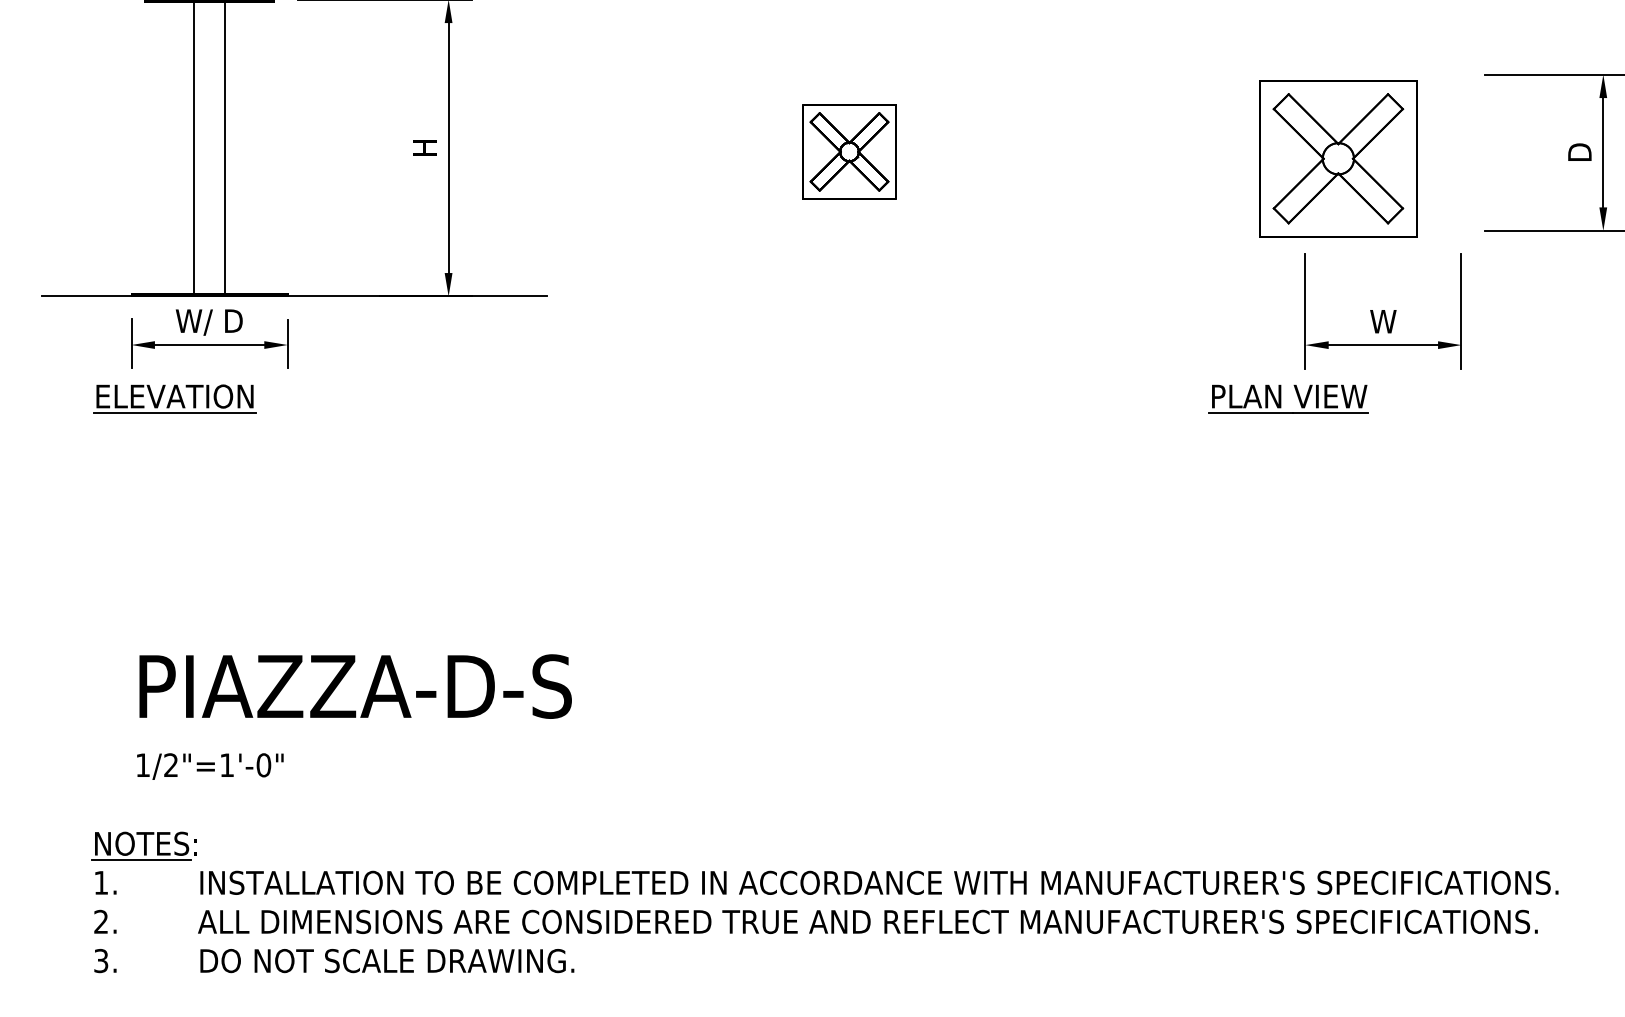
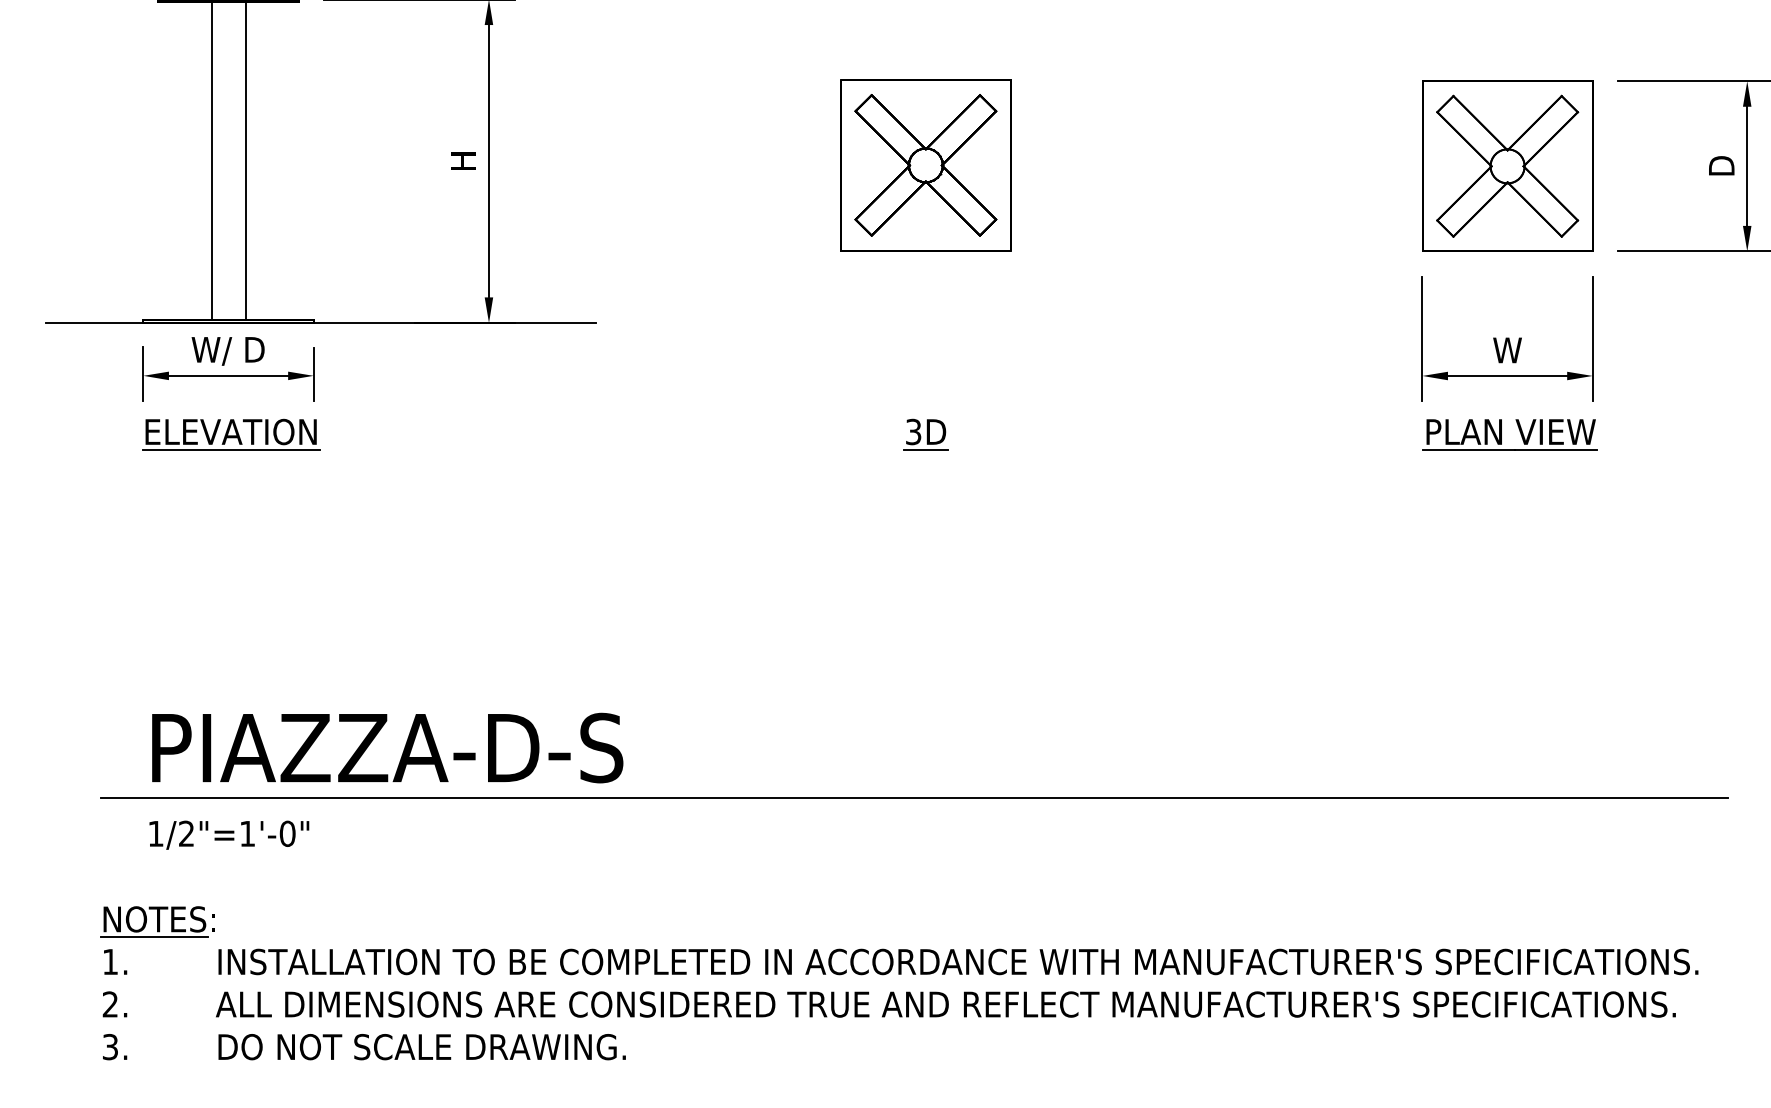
part: (849, 151) -> (925, 164), size x1.67
part: (1338, 158) -> (1507, 166), moved
part: (174, 398) -> (230, 434), moved
part: (849, 398) -> (925, 434), added
part: (1281, 398) -> (1502, 434), moved
line: (838, 732) -> (913, 798), added

